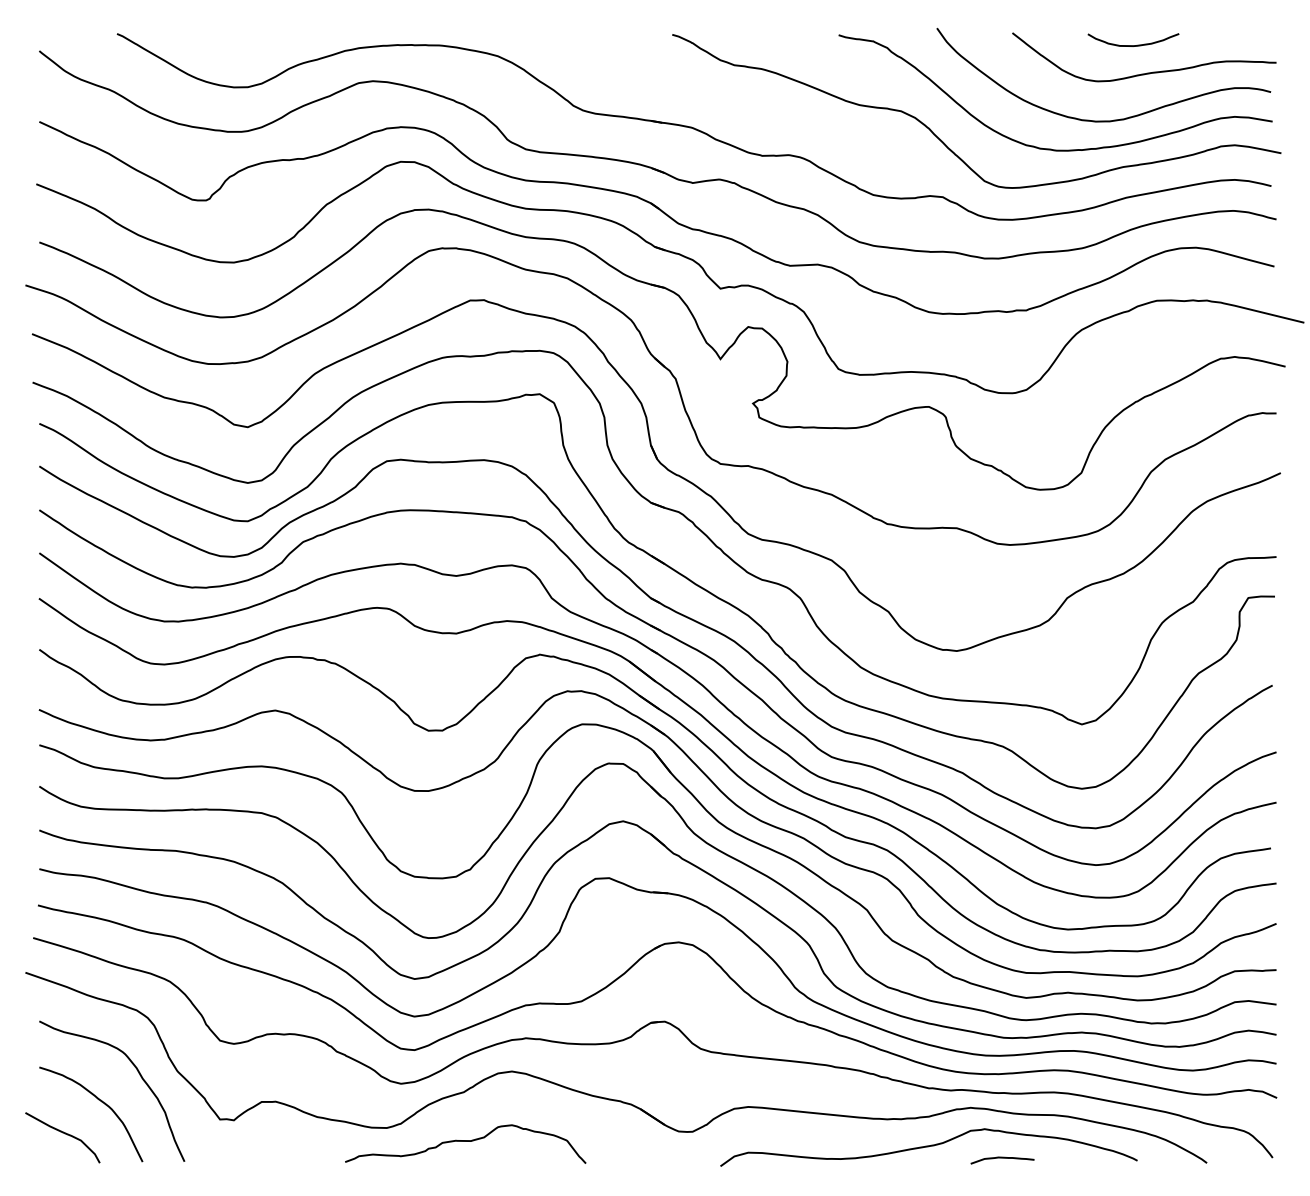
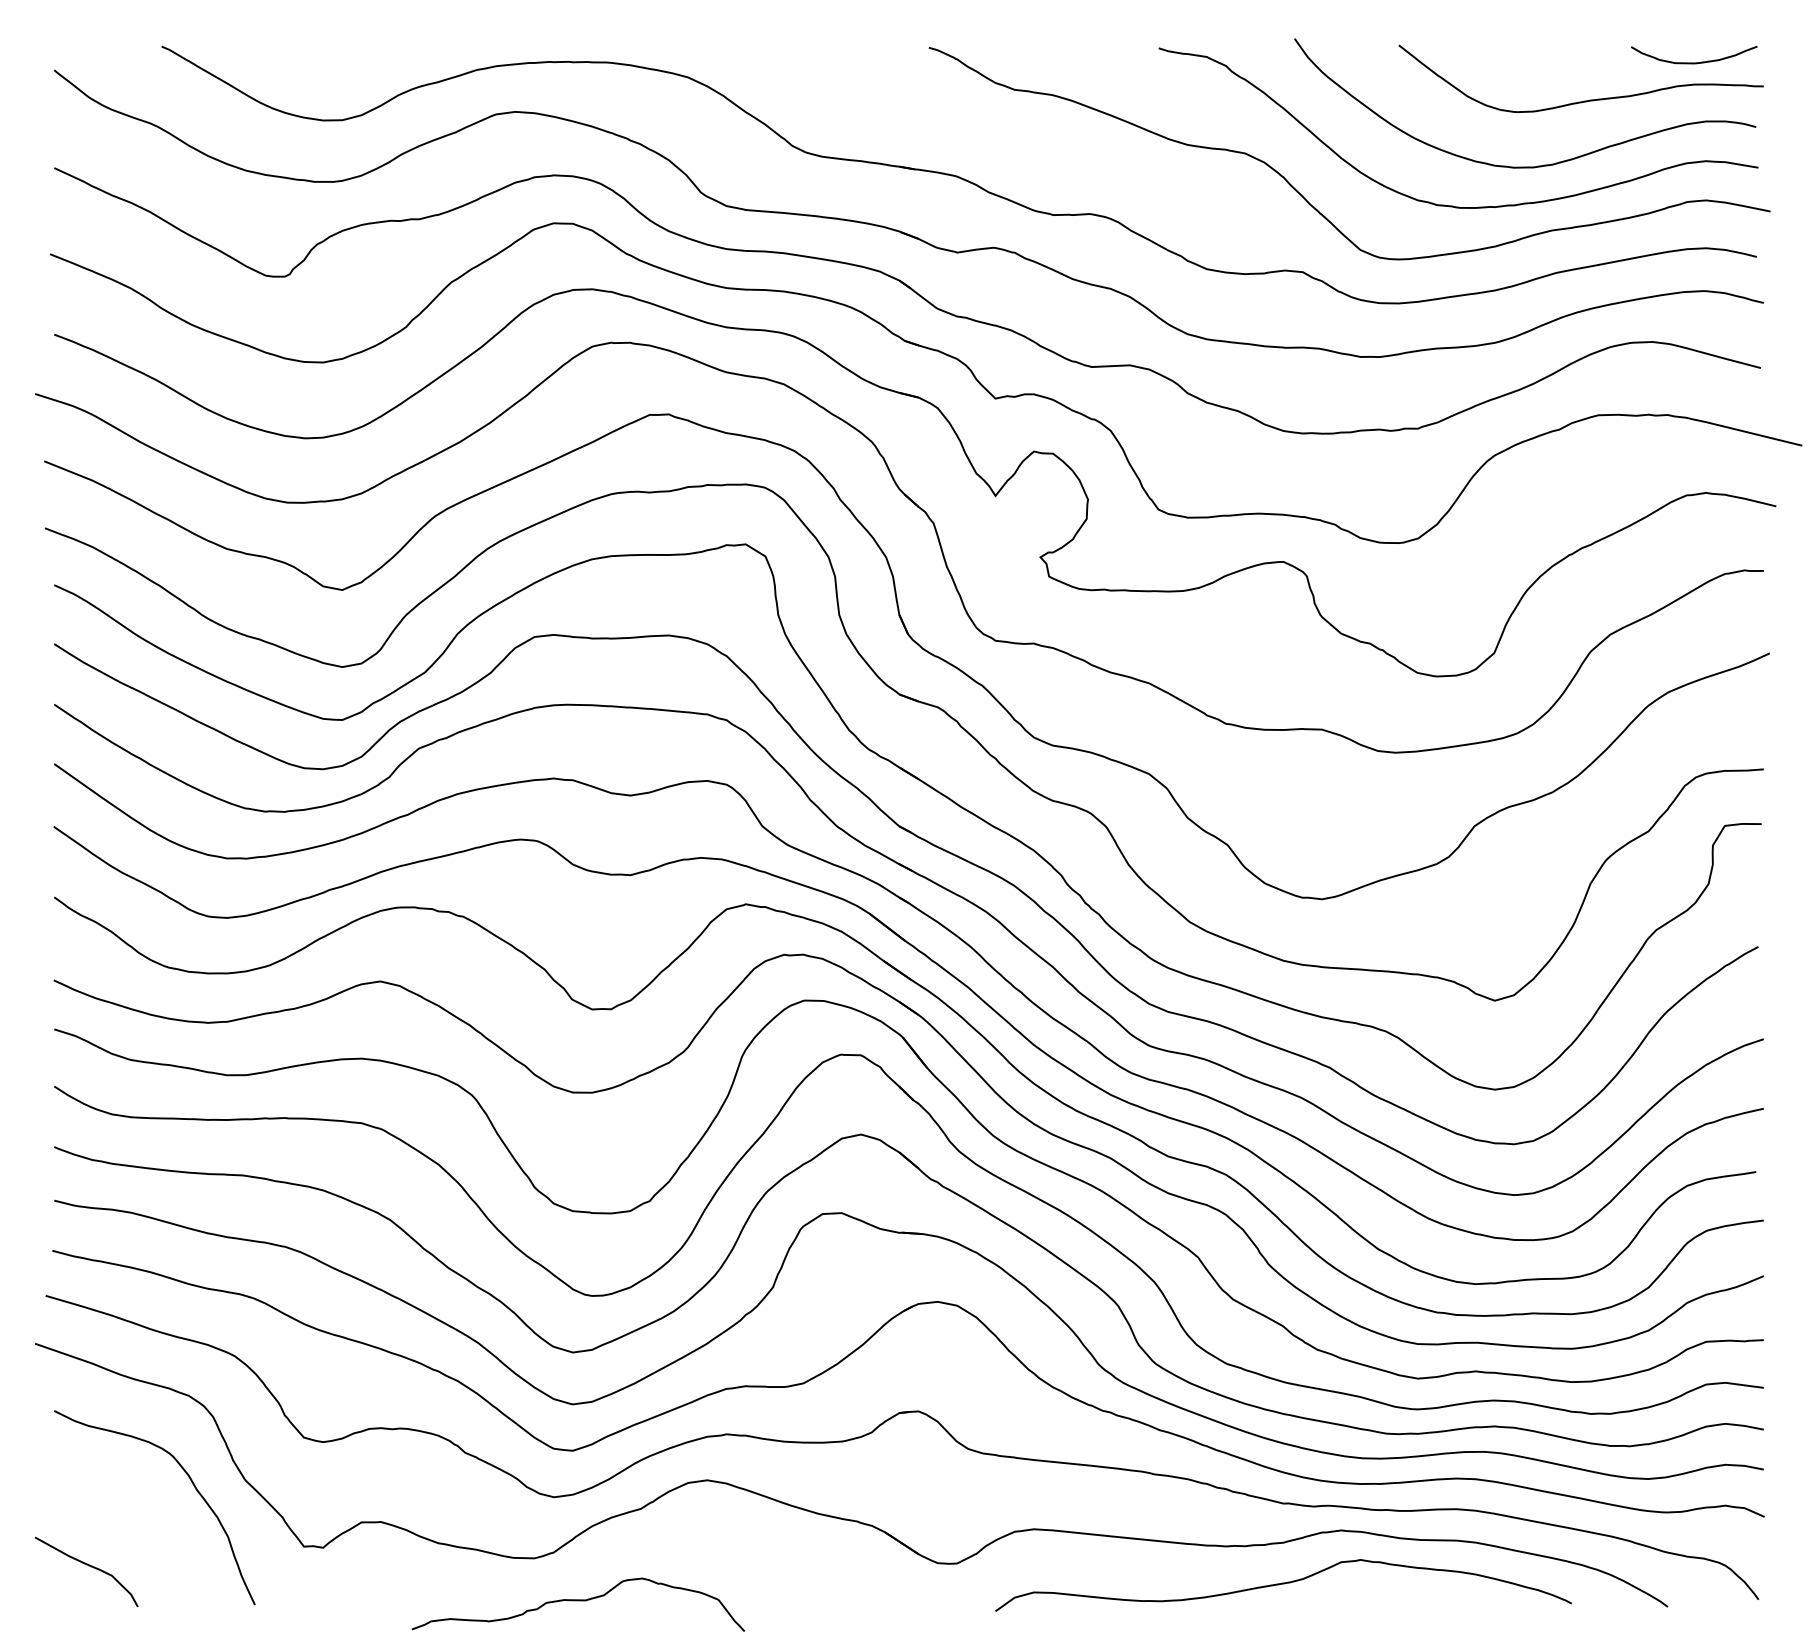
curve: (1133, 45) -> (1694, 62), moved
curve: (100, 1101) -> (138, 1521), removed
curve: (465, 1141) -> (577, 1601), moved
curve: (1002, 1158) -> (1385, 1600), removed

